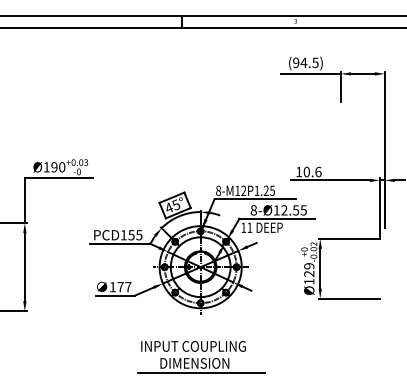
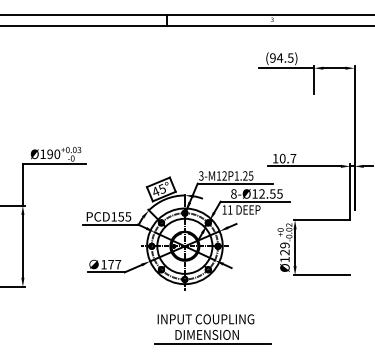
text: (318, 171) -> (293, 158), 10.6 -> 10.7
text: (218, 190) -> (201, 175), 8-M12P1.25 -> 3-M12P1.25
part: (201, 357) -> (213, 329), moved

